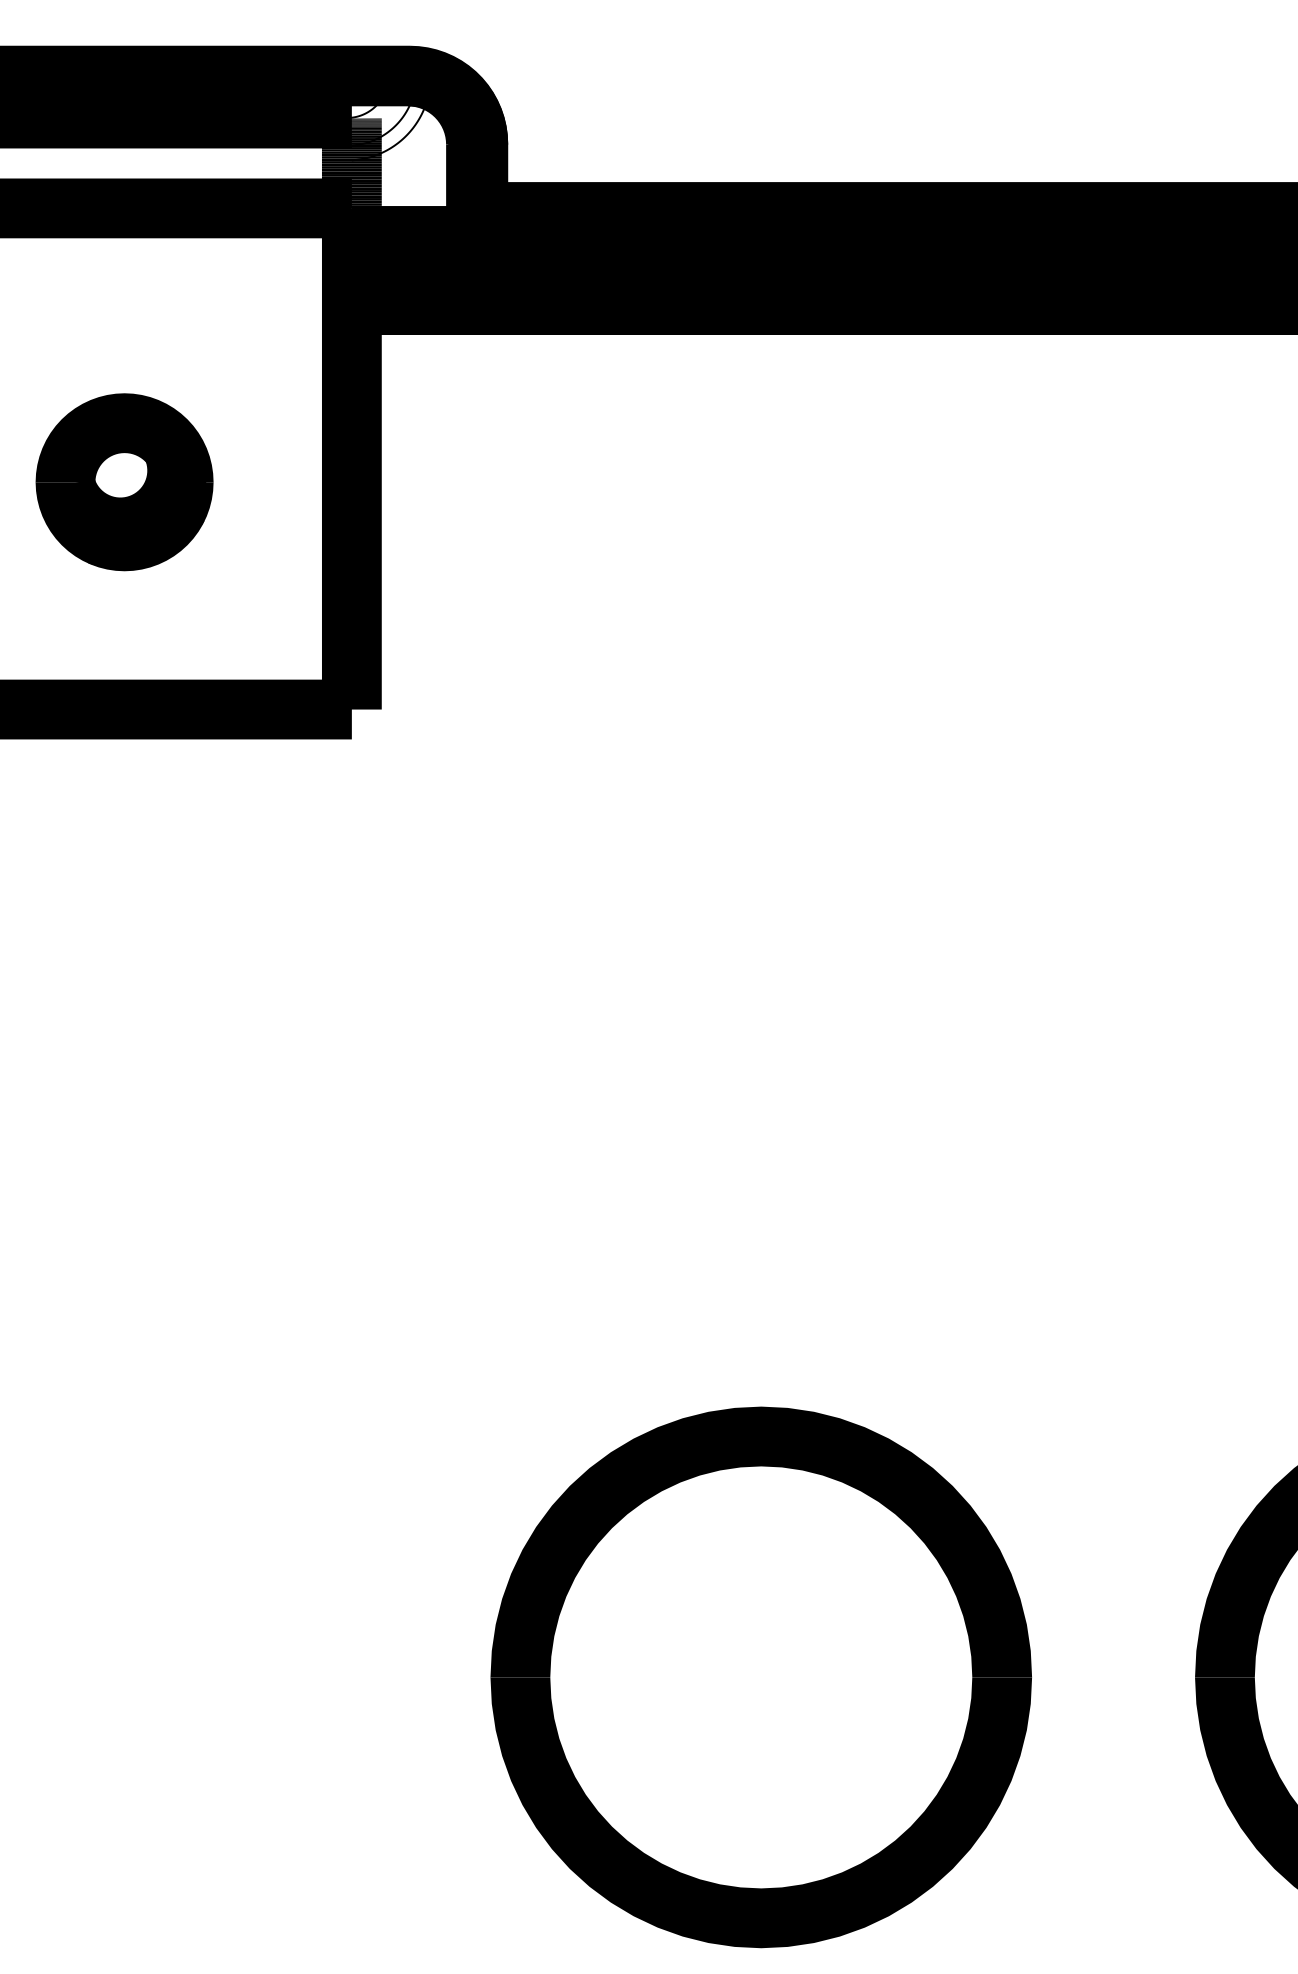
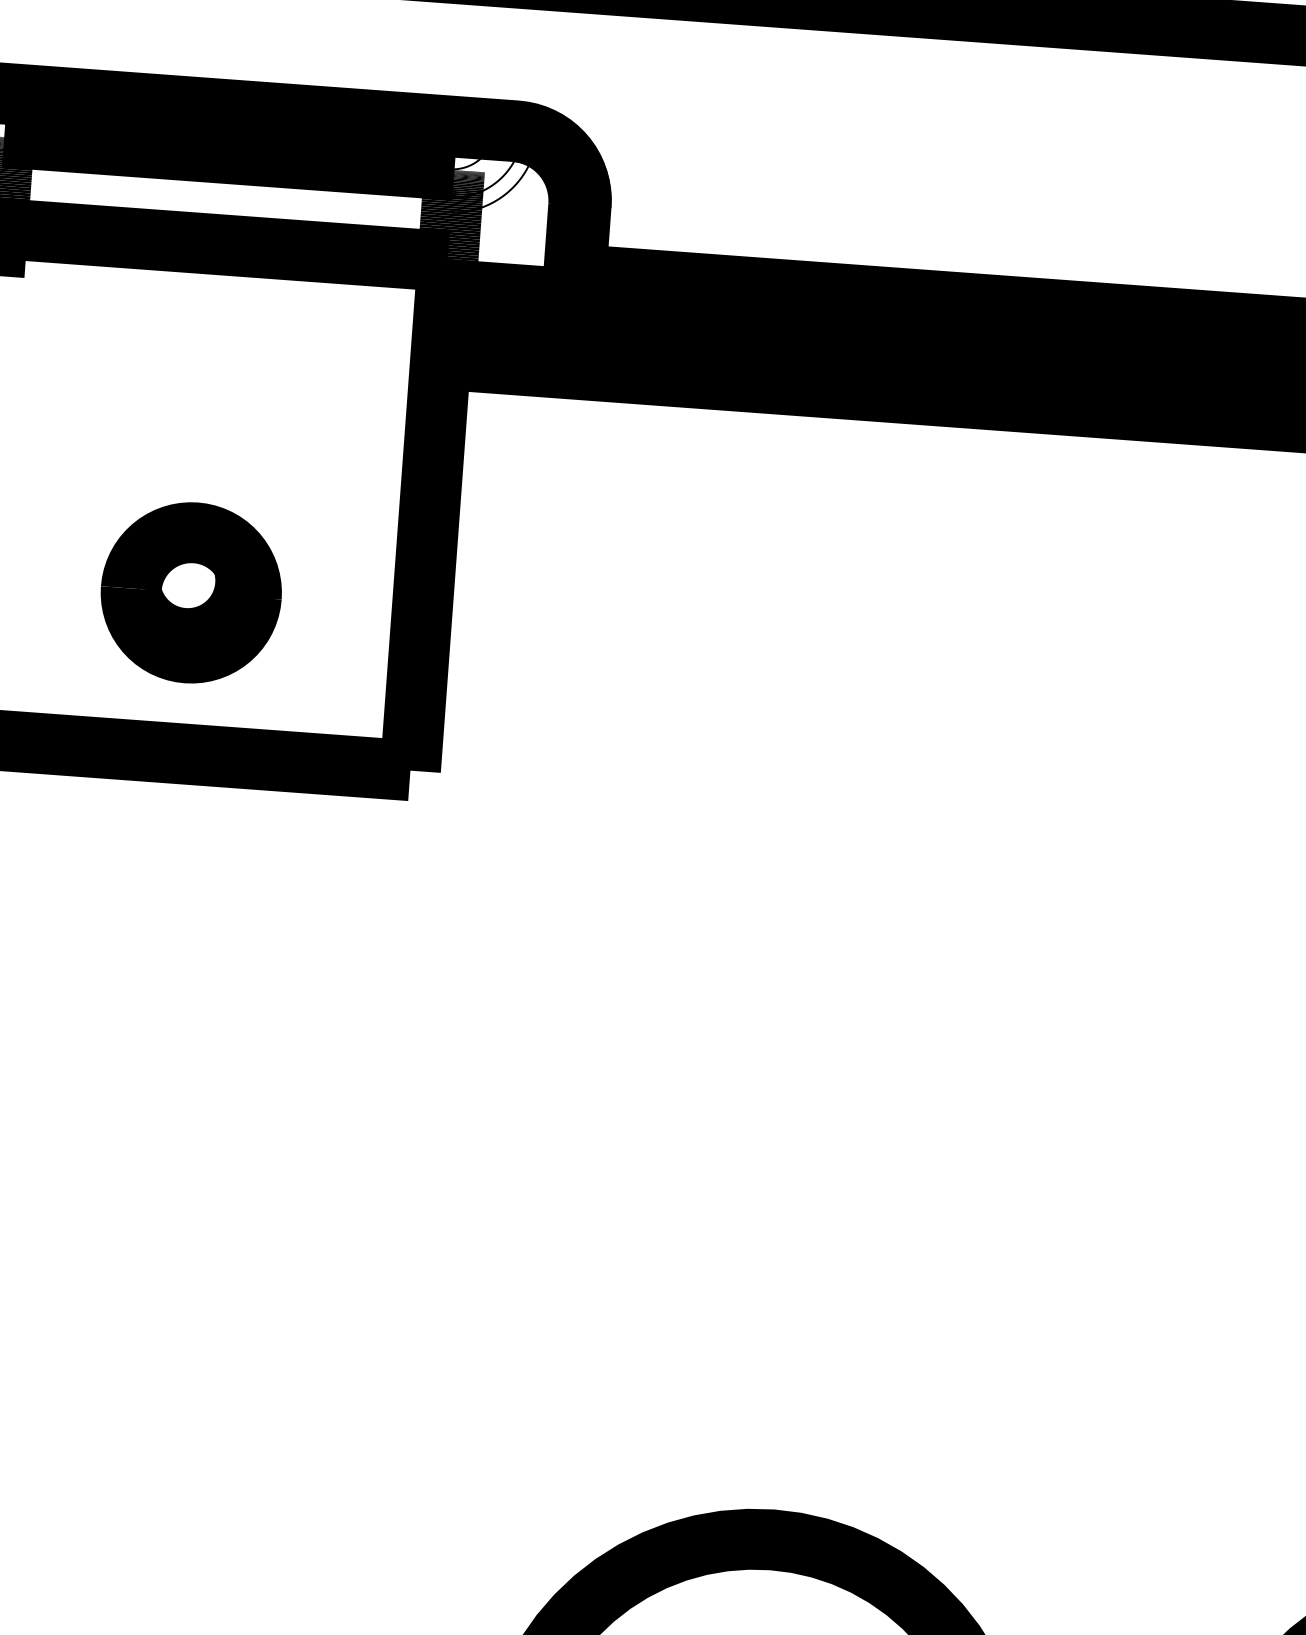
part: (124, 482) -> (191, 593), moved

